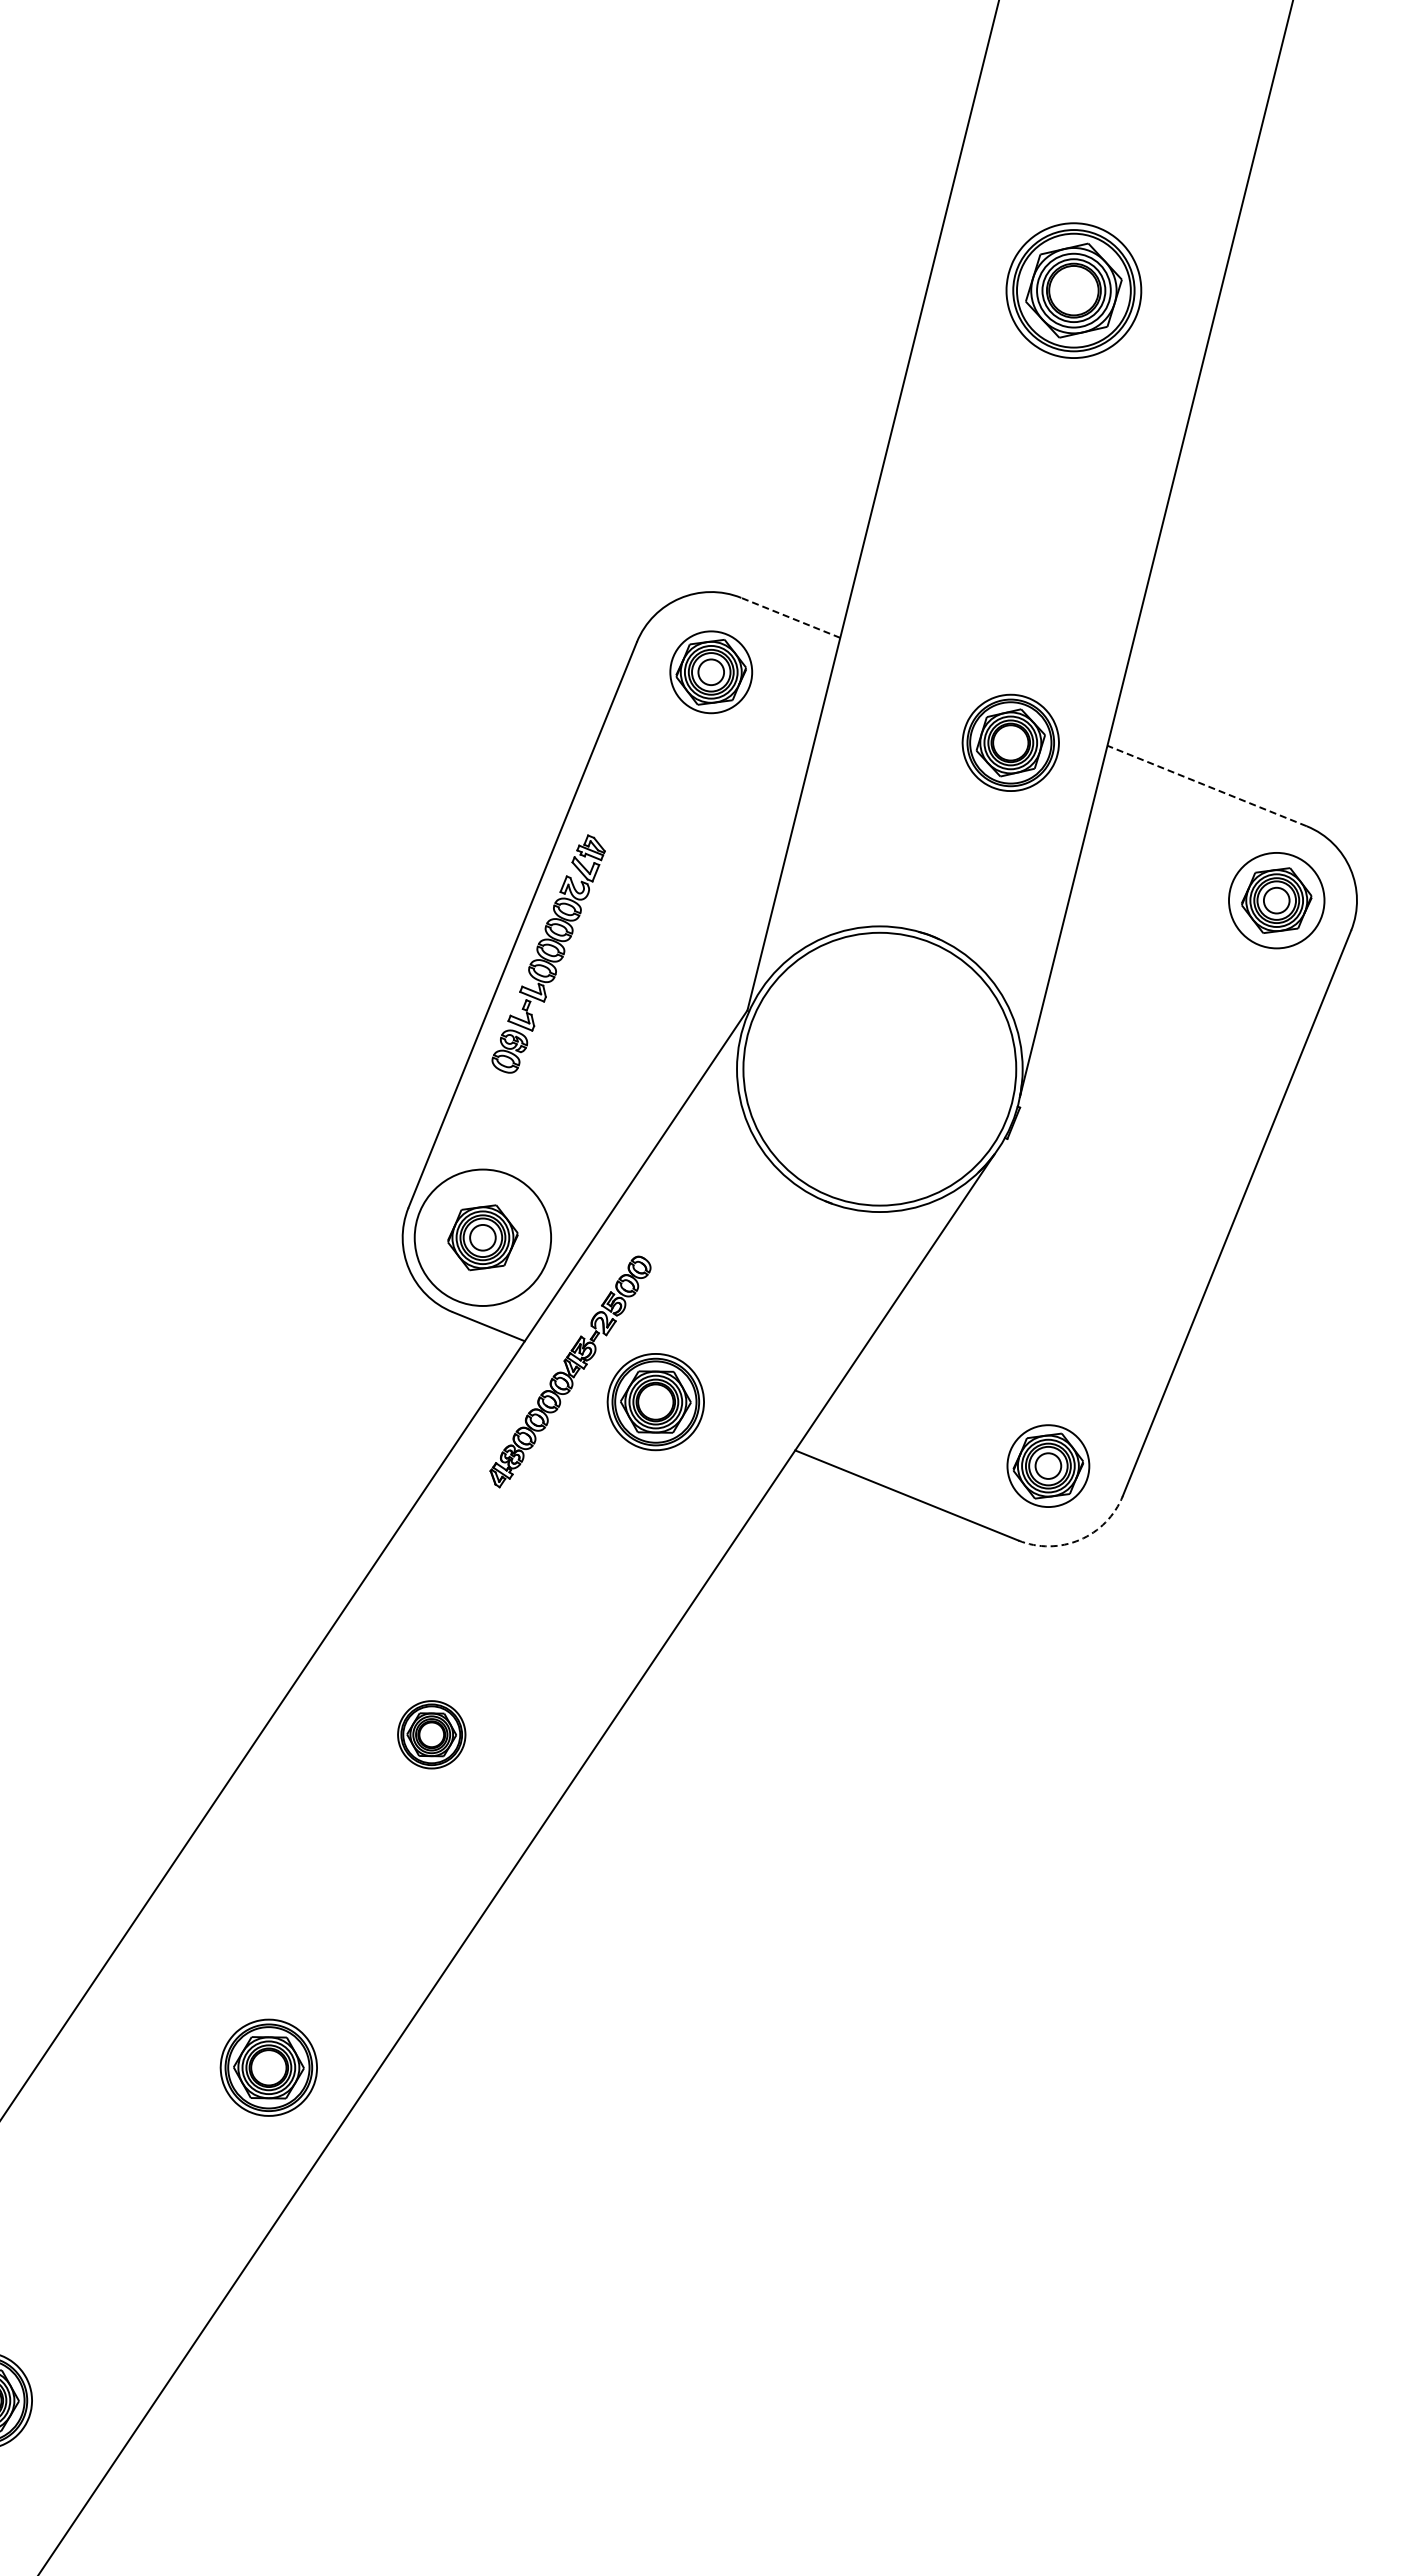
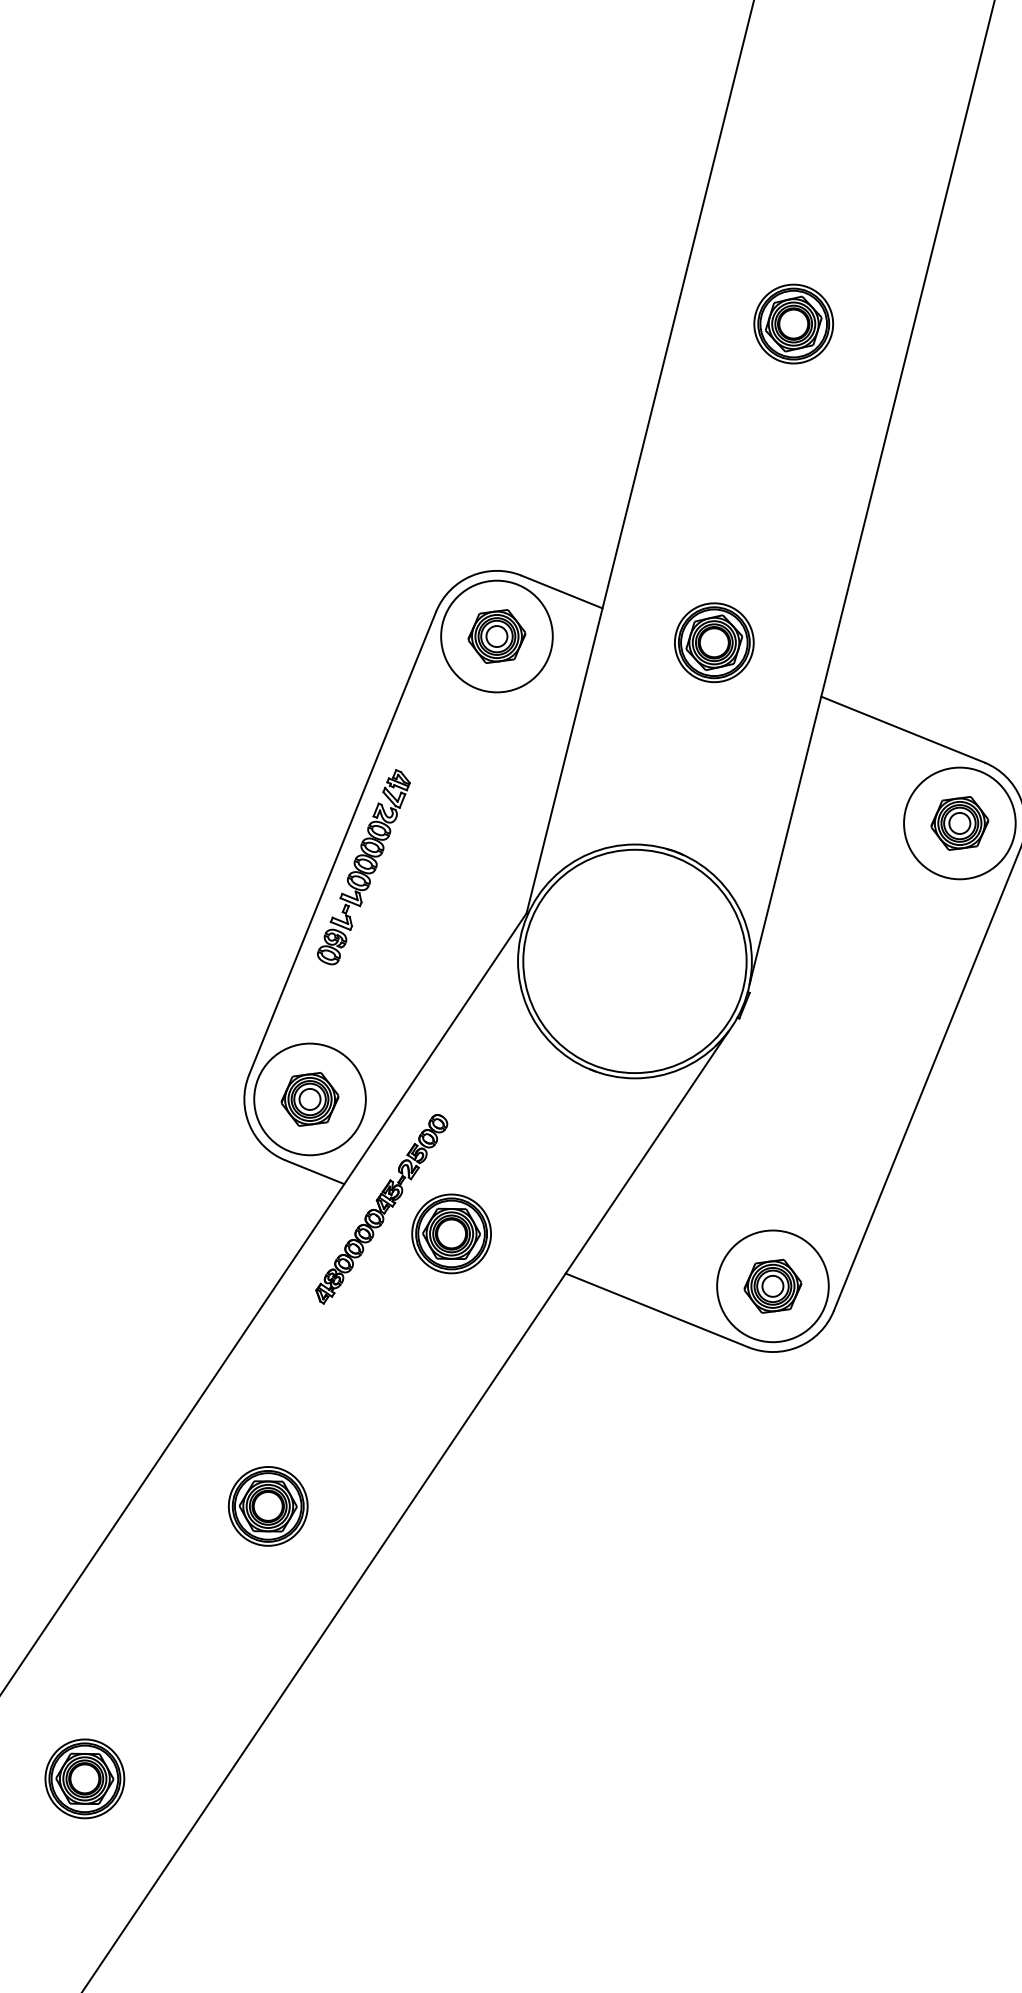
part: (1073, 290) -> (793, 323), size x0.71
line: (790, 617) -> (561, 591), dashed -> solid
circle: (711, 672) -> (497, 636), size x1.67
part: (1010, 742) -> (714, 642), moved
line: (1206, 785) -> (902, 729), dashed -> solid
circle: (1276, 900) -> (959, 823), size x1.43
circle: (1048, 1465) -> (773, 1285), size x1.67
arc: (1079, 1539) -> (798, 1346), dashed -> solid
part: (431, 1734) -> (267, 1506), size x1.43
part: (268, 2067) -> (84, 1778), moved

